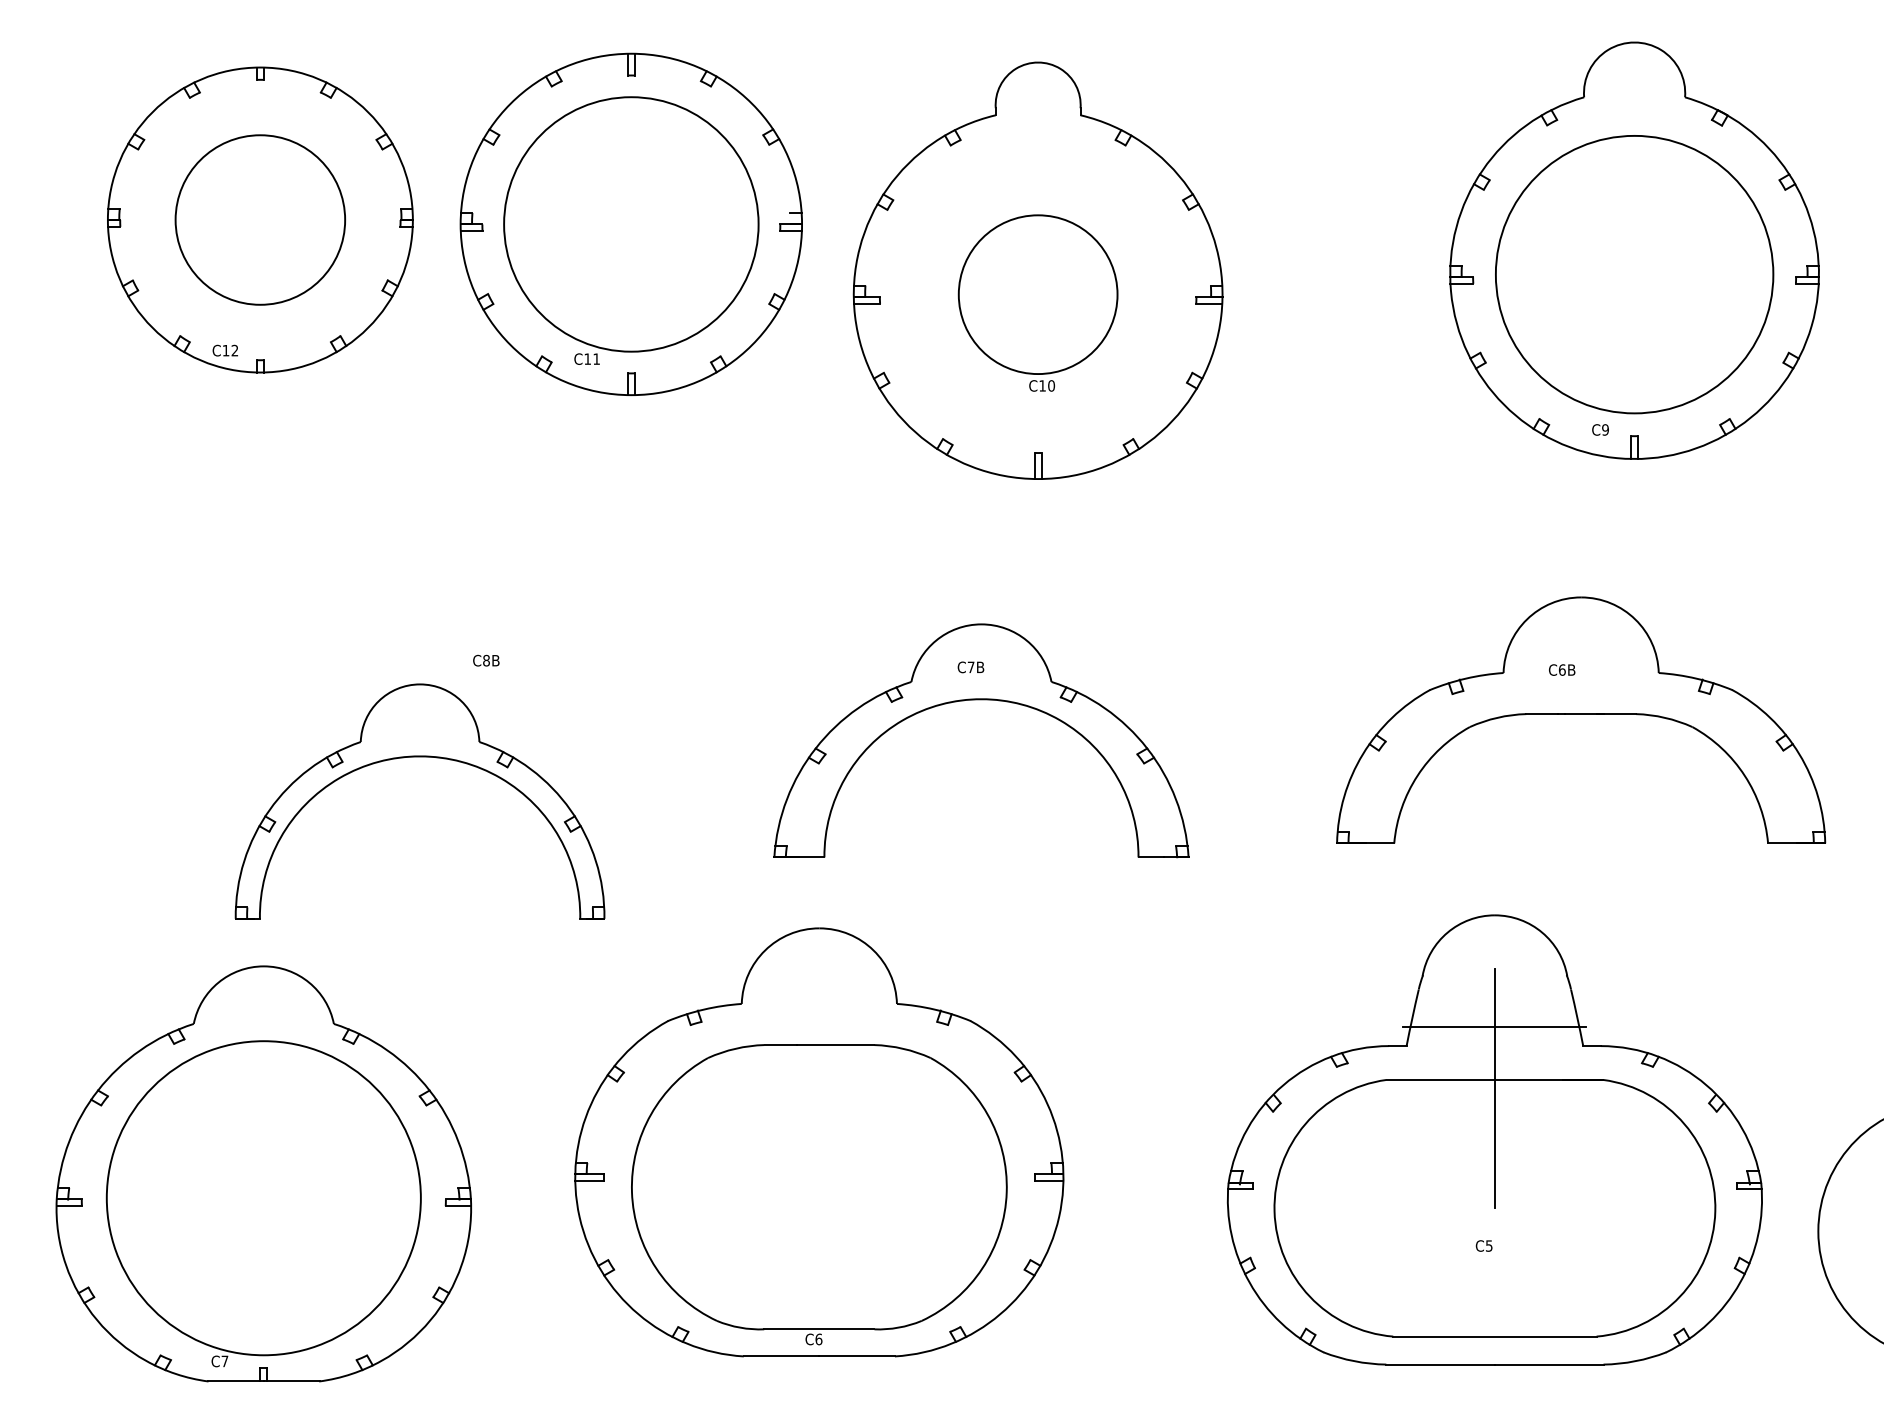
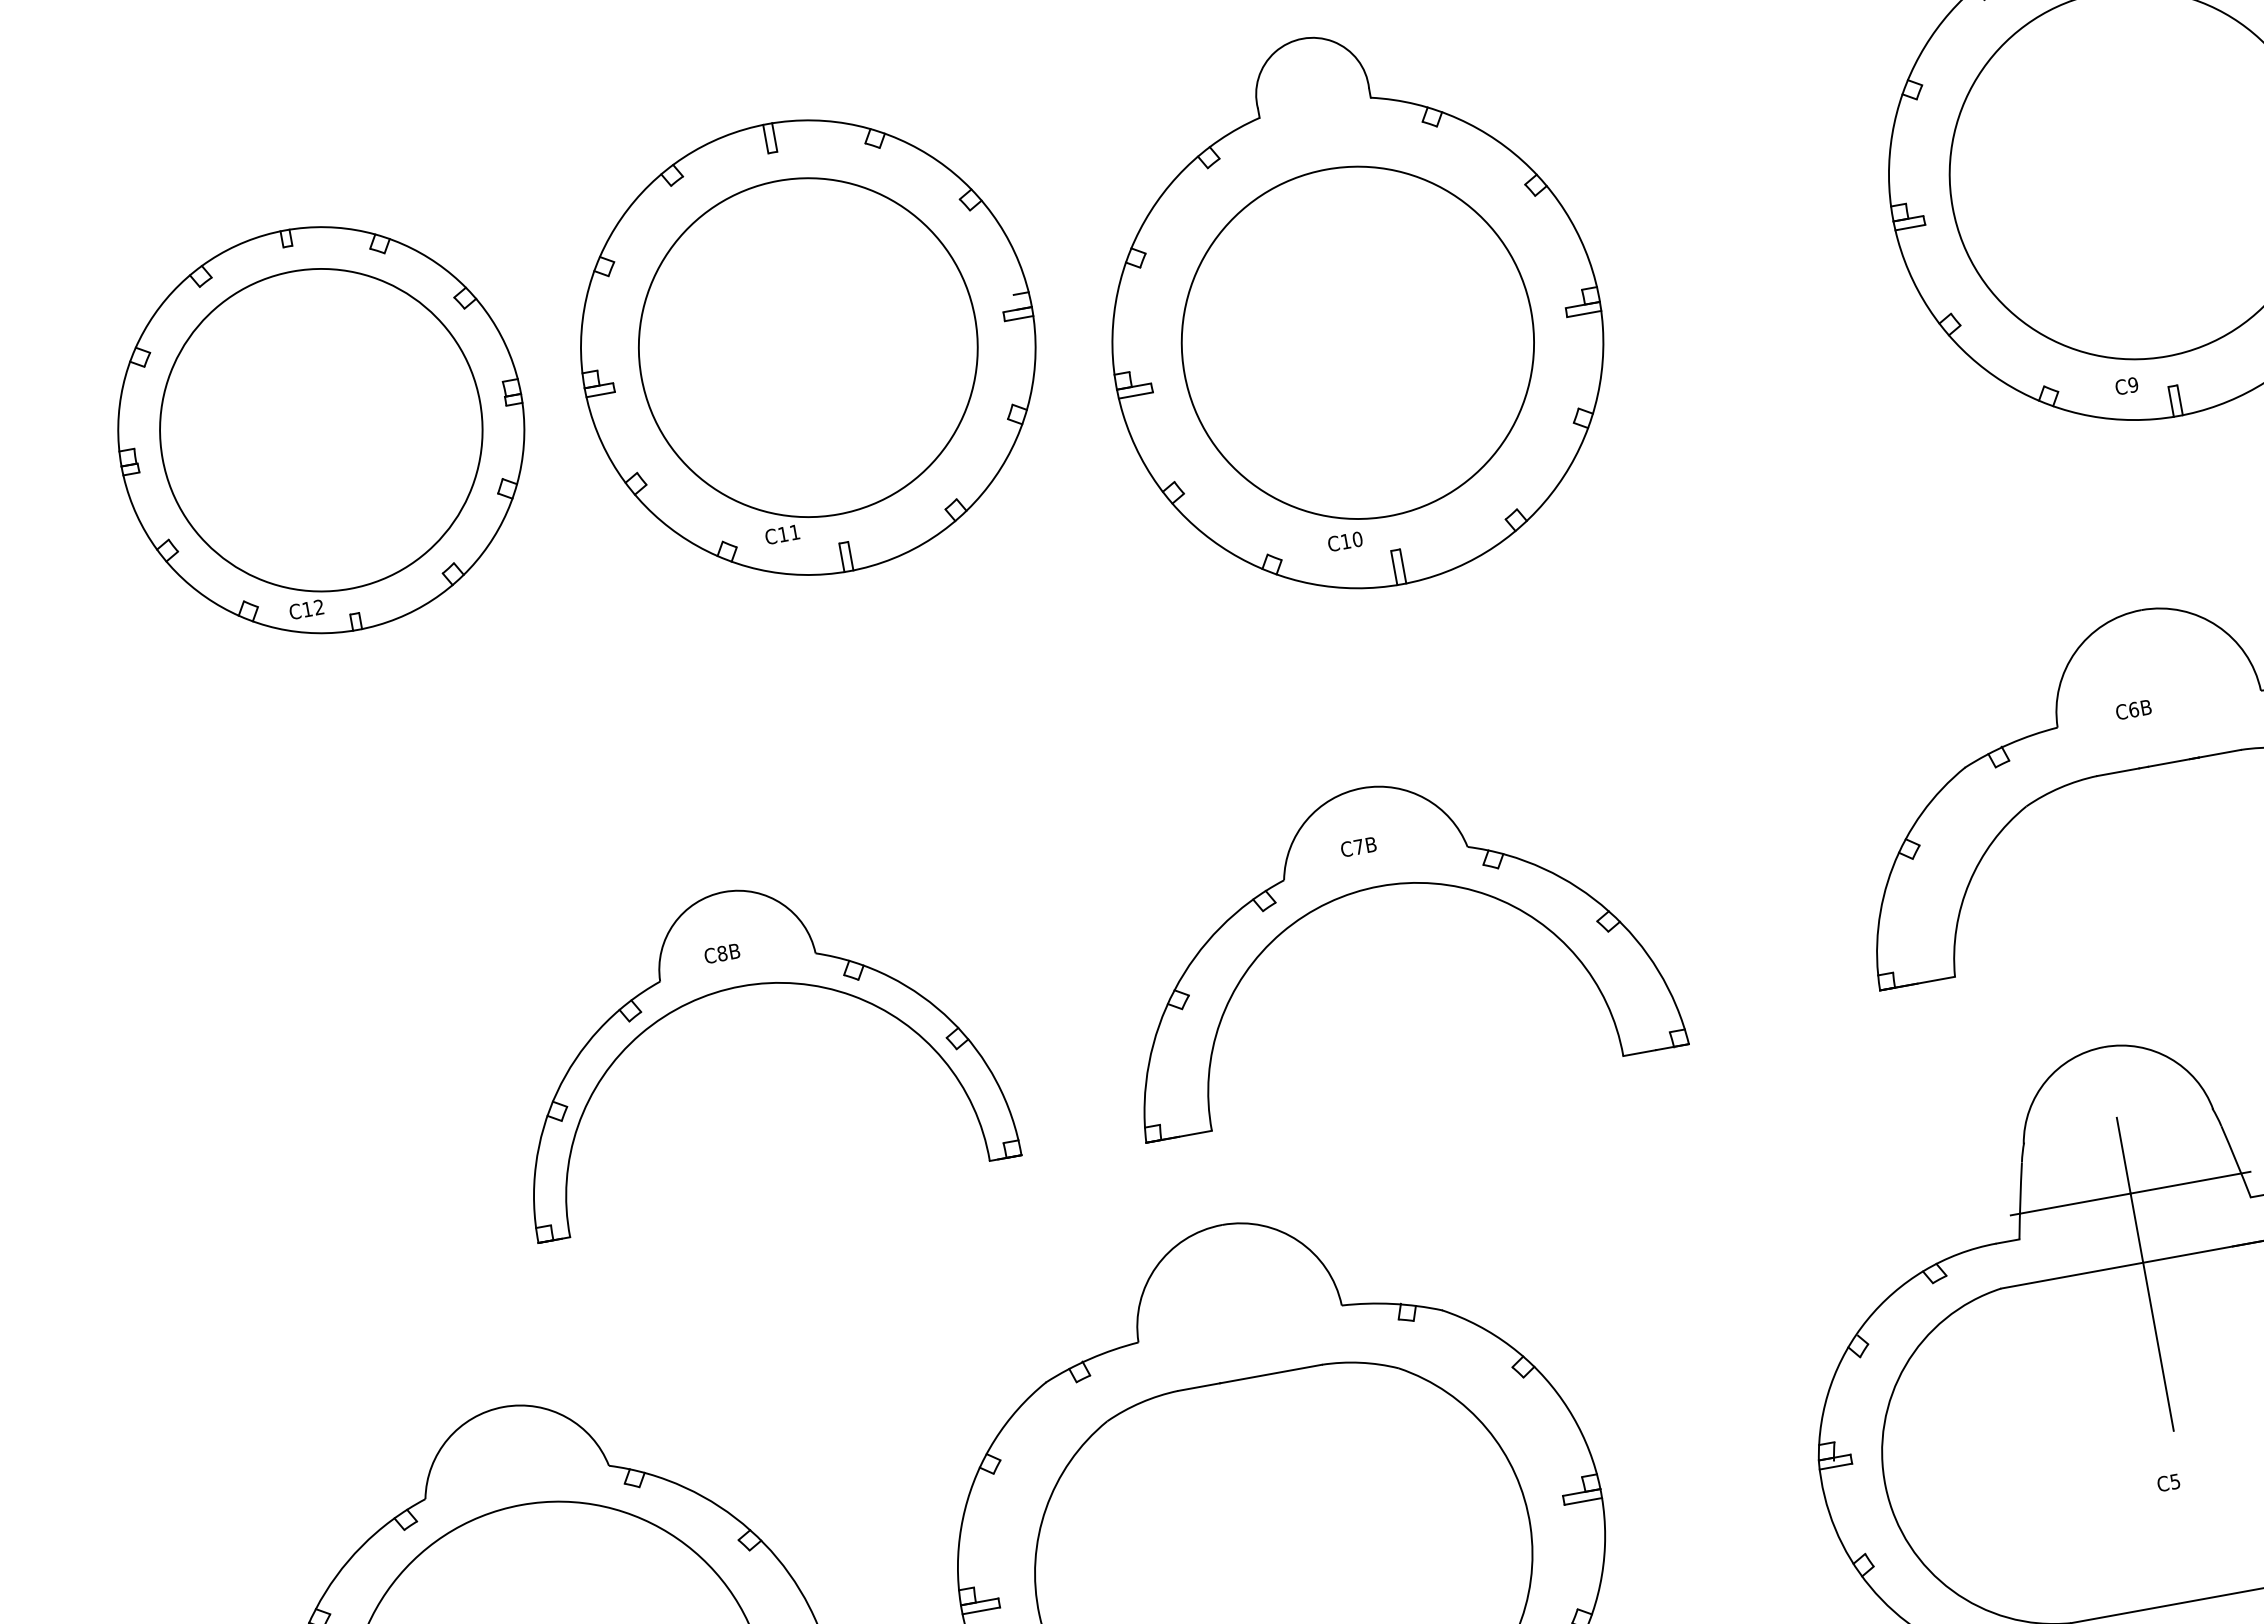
circle: (260, 219) -> (321, 429), size x1.43
circle: (1037, 294) -> (1357, 342), size x1.67
text: (1041, 385) -> (1344, 541), moved
part: (419, 757) -> (740, 987), moved

